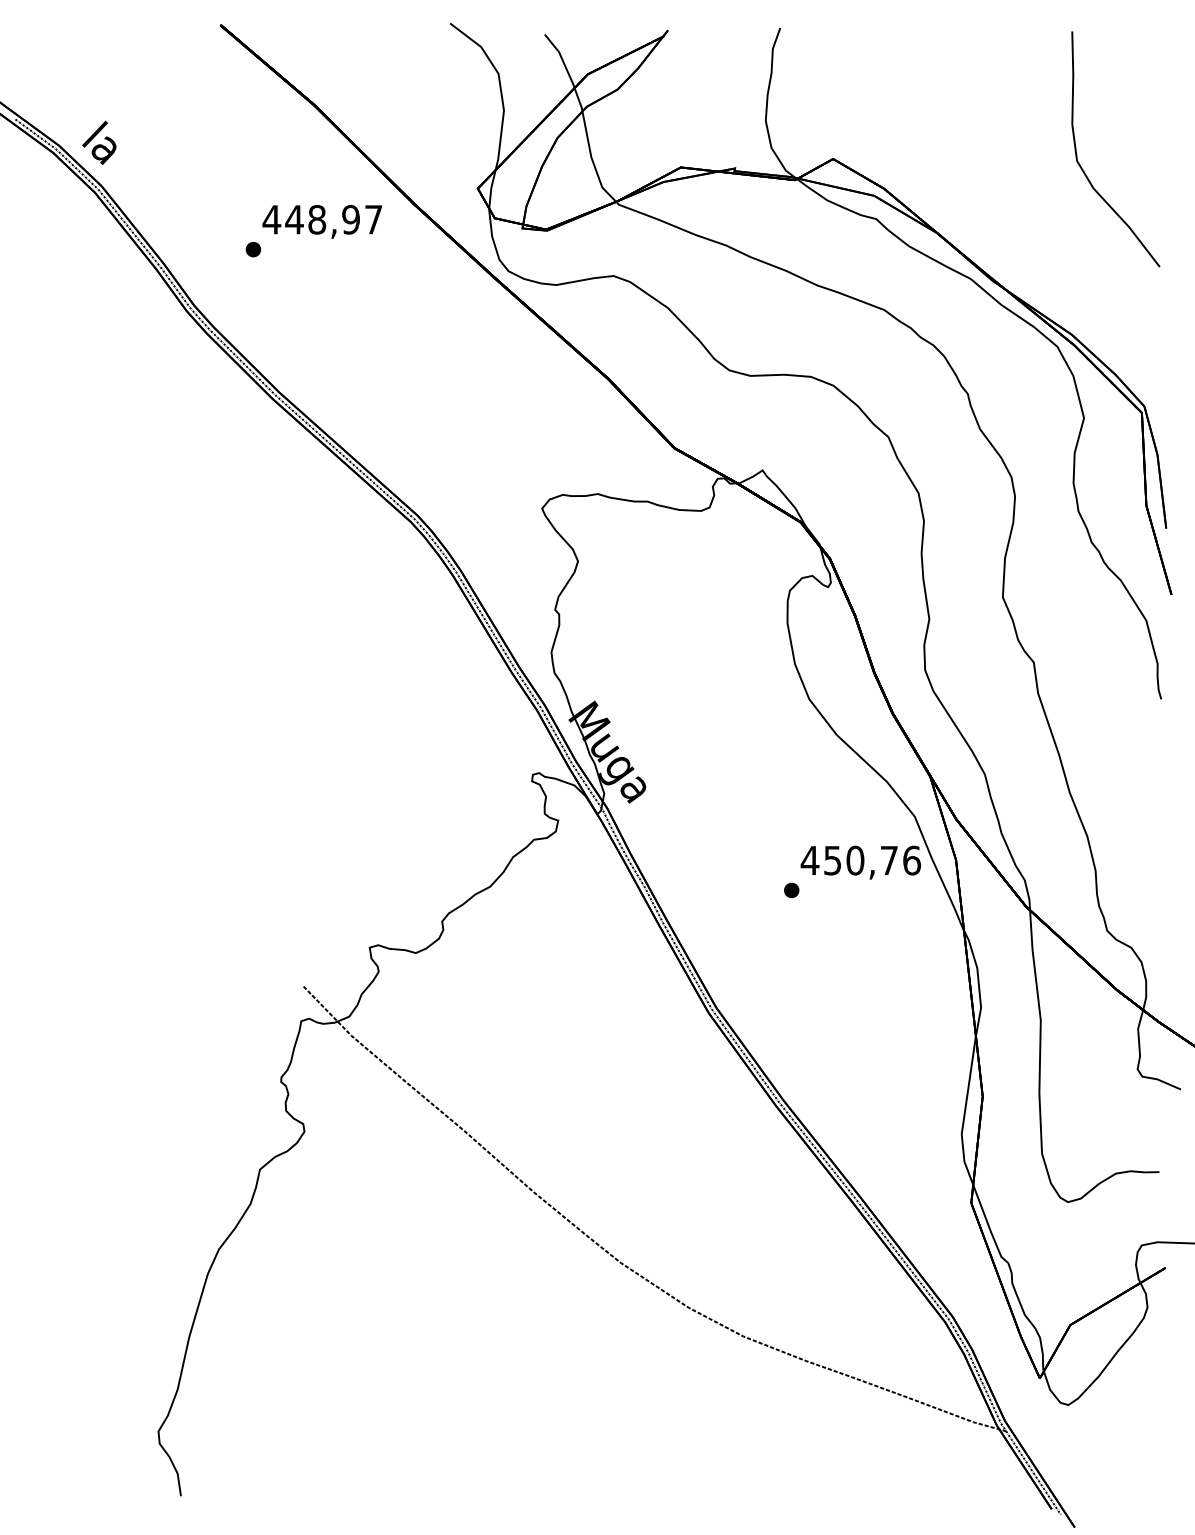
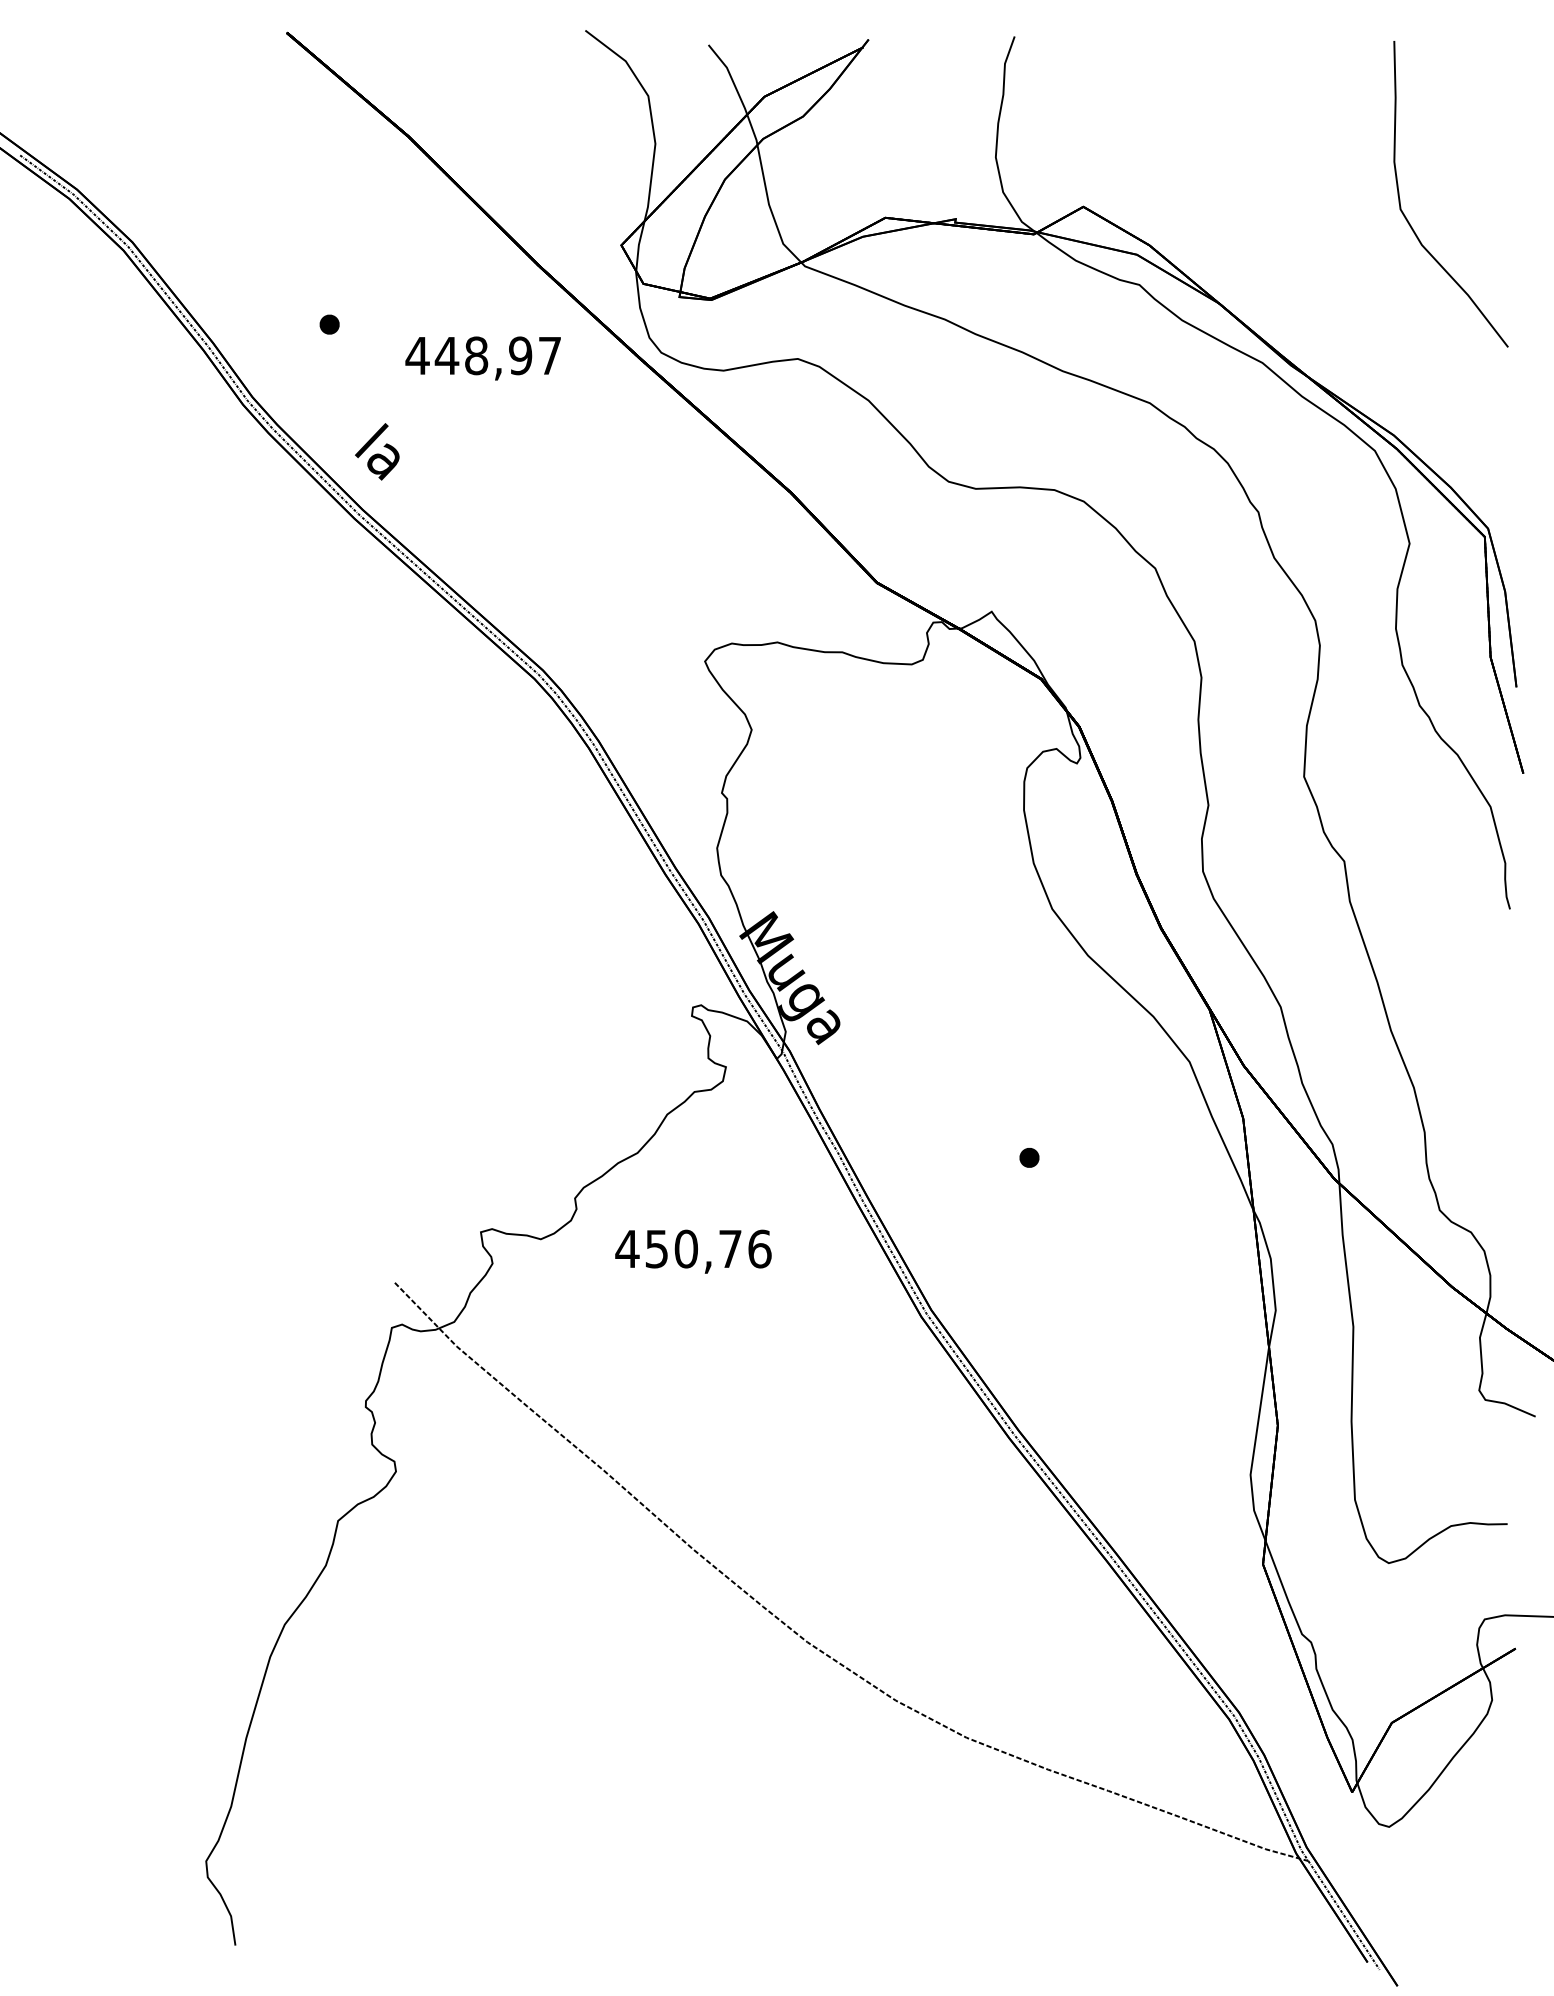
text: (99, 142) -> (377, 451), moved
text: (321, 221) -> (482, 358), moved
text: (860, 862) -> (693, 1251), moved

